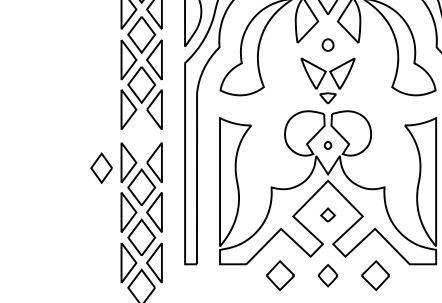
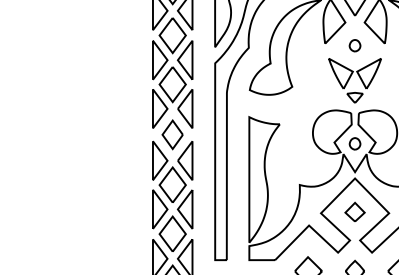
part: (327, 145) -> (354, 143), size x1.67
part: (101, 167) -> (172, 134), moved
part: (327, 214) -> (354, 211), size x1.43

